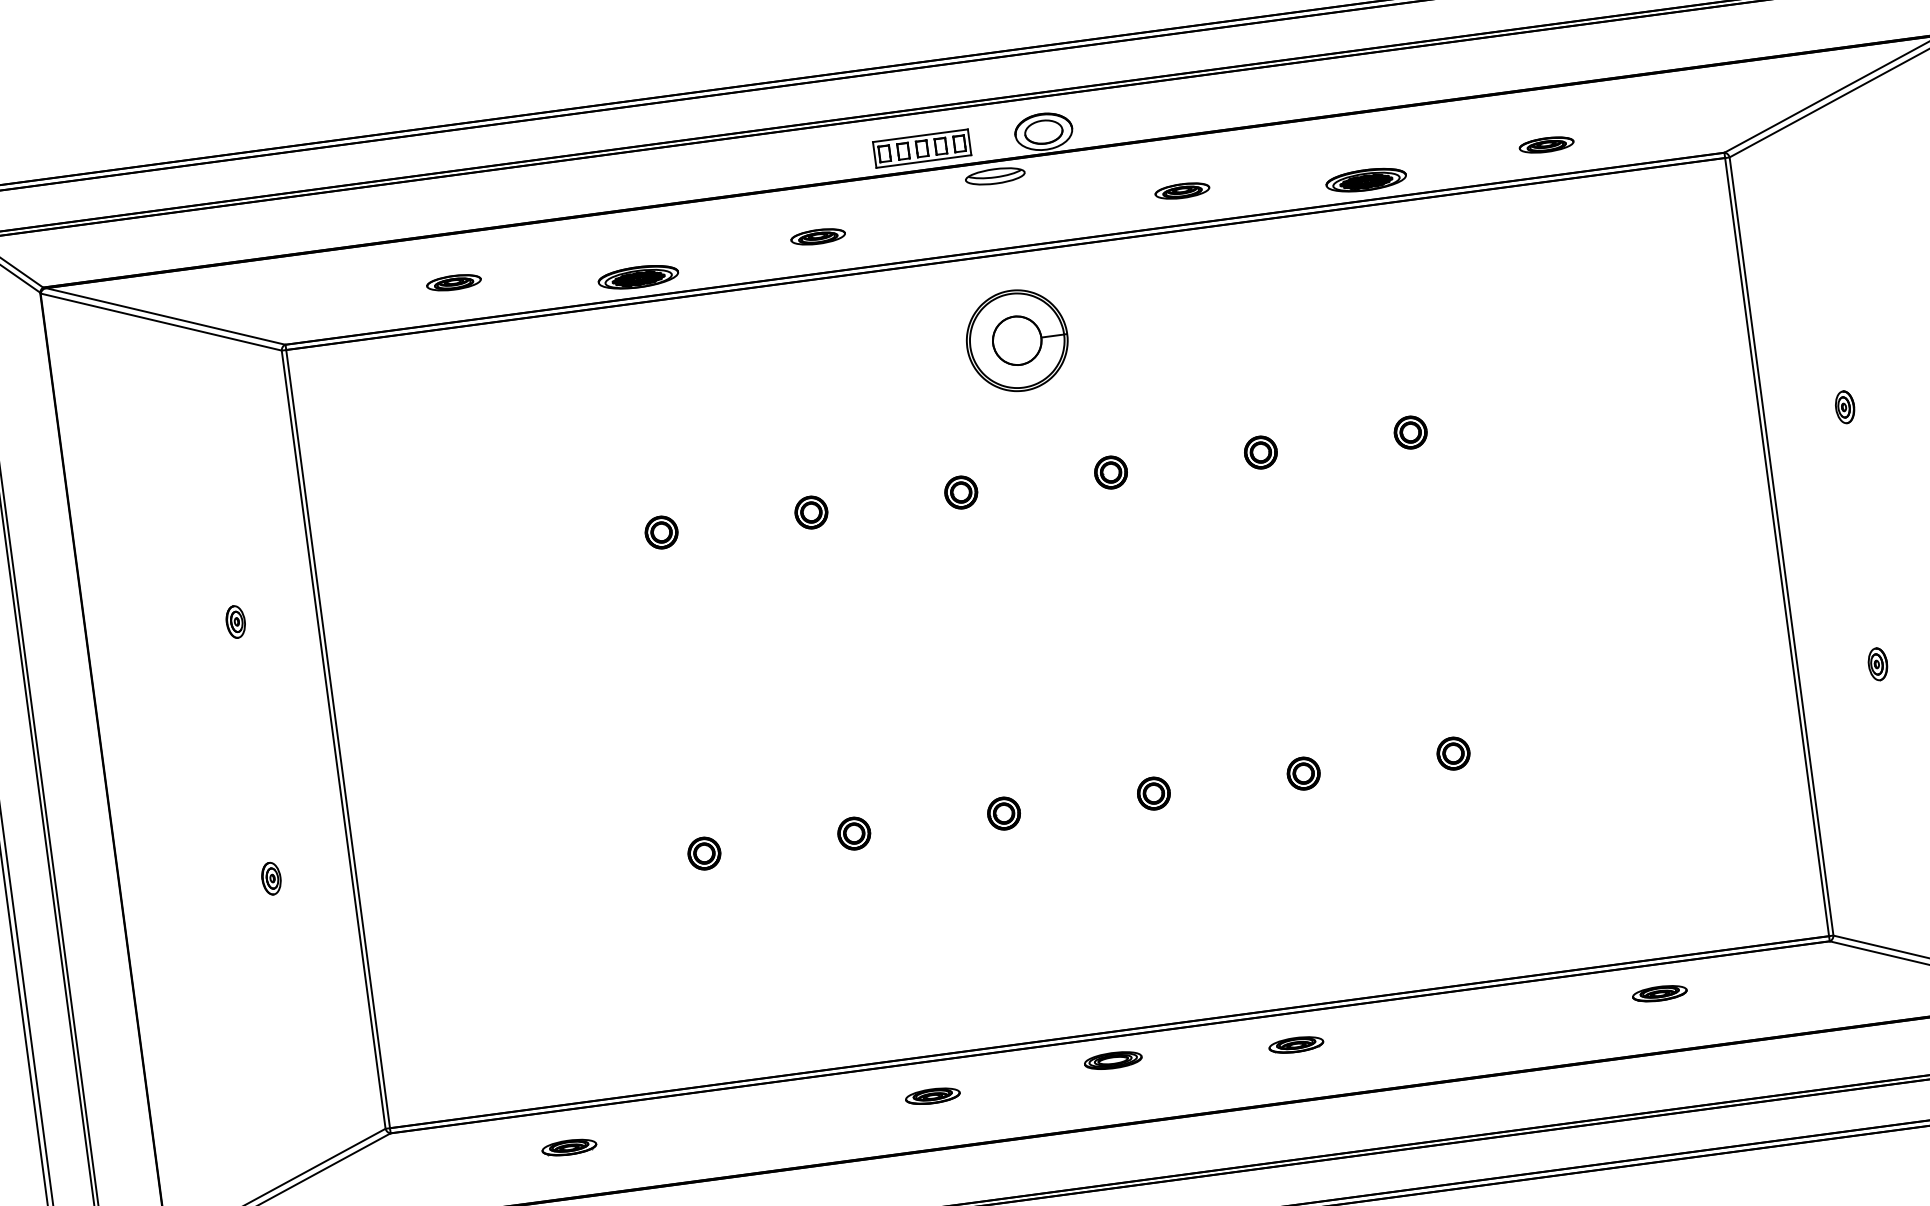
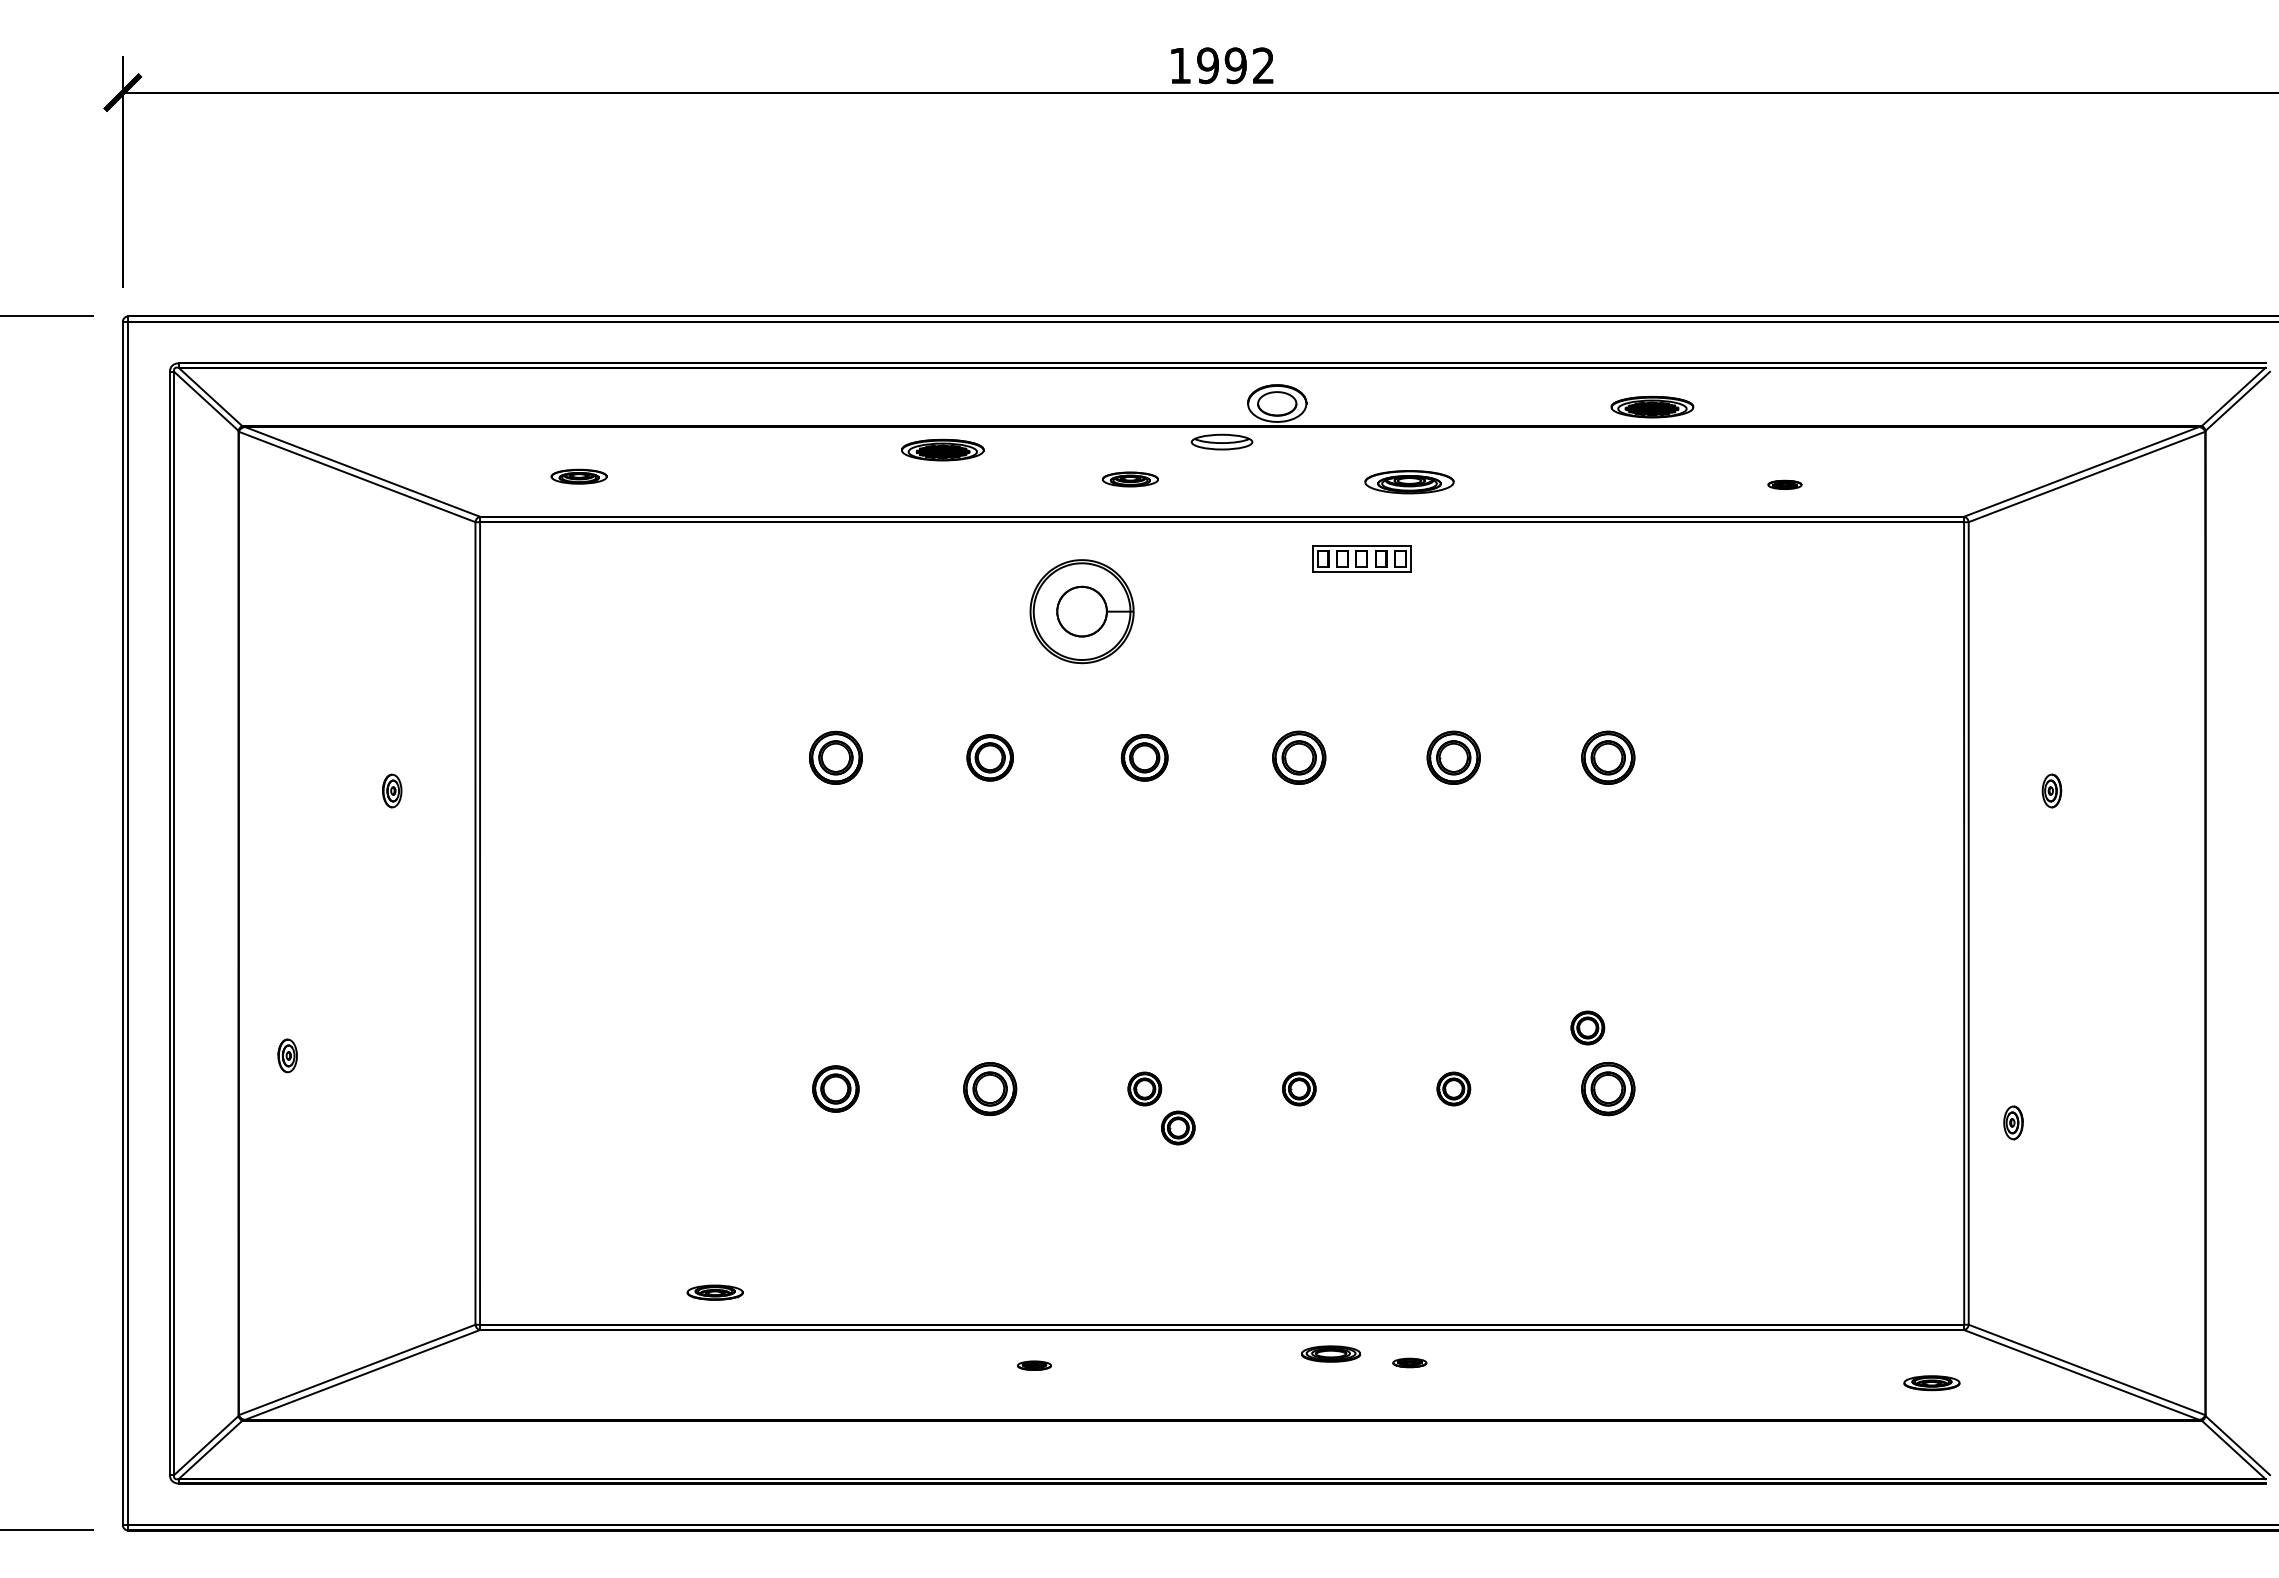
part: (1546, 144) -> (1784, 484), size x0.6
part: (921, 148) -> (1361, 558), moved
part: (1366, 180) -> (1652, 407), moved
part: (1182, 191) -> (1409, 482), size x1.6
part: (818, 236) -> (1130, 479), moved
part: (638, 276) -> (942, 449), moved
part: (453, 282) -> (578, 476), moved
part: (1016, 340) -> (1081, 611), moved
part: (1410, 432) -> (1608, 757), size x1.6
part: (1260, 452) -> (1453, 757), size x1.6
part: (1111, 472) -> (1299, 757), size x1.6
part: (960, 492) -> (1144, 757), size x1.4
part: (811, 512) -> (990, 757), size x1.4
part: (661, 532) -> (835, 757), size x1.6
part: (1877, 663) -> (2013, 1122), moved
part: (1425, 696) -> (1587, 1027), added
part: (1453, 753) -> (1608, 1088), size x1.6
part: (854, 833) -> (990, 1088), size x1.6
part: (1041, 846) -> (1178, 1127), added
part: (704, 853) -> (835, 1088), size x1.4
part: (271, 878) -> (287, 1055), moved
part: (1659, 994) -> (1931, 1383), moved
part: (1296, 1044) -> (1409, 1362), size x0.6
part: (1113, 1060) -> (1331, 1353), moved
part: (932, 1095) -> (1034, 1365), size x0.6
part: (568, 1147) -> (714, 1292), moved

